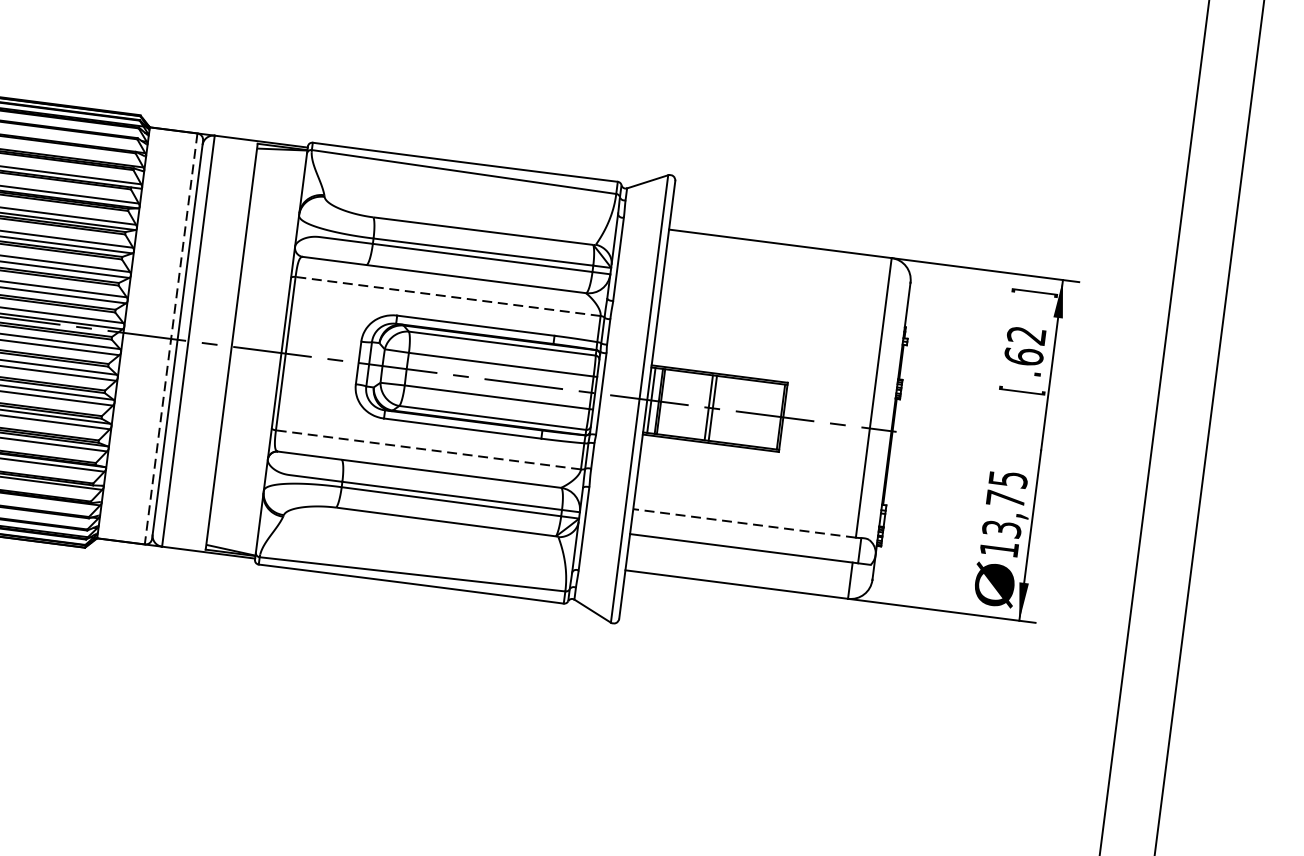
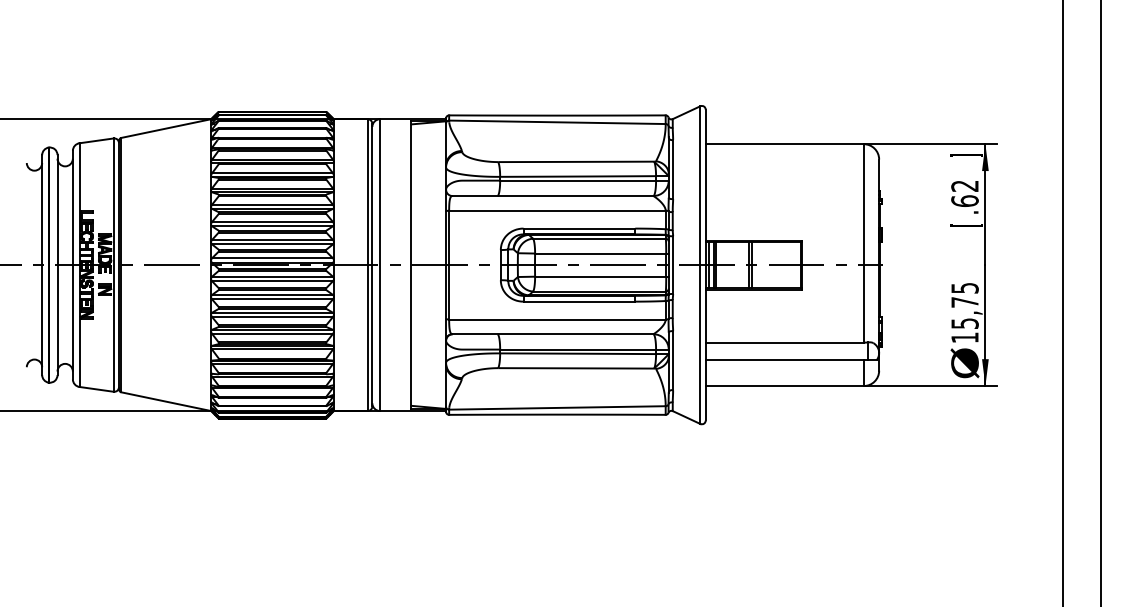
line: (446, 296) -> (556, 210), dashed -> solid
line: (170, 339) -> (367, 265), dashed -> solid
line: (427, 449) -> (556, 319), dashed -> solid
line: (744, 523) -> (784, 342), dashed -> solid
text: (1001, 528) -> (964, 323), 13,75 -> 15,75

